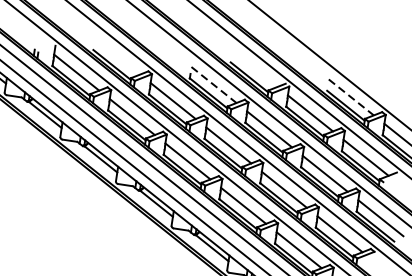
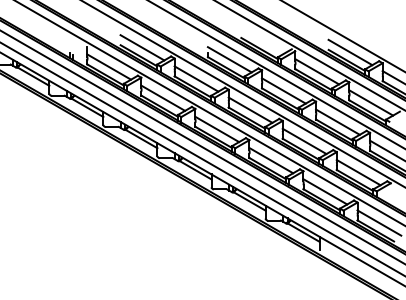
line: (117, 56) -> (142, 47), added
line: (214, 85) -> (230, 60), dashed -> solid
line: (351, 97) -> (350, 52), dashed -> solid

